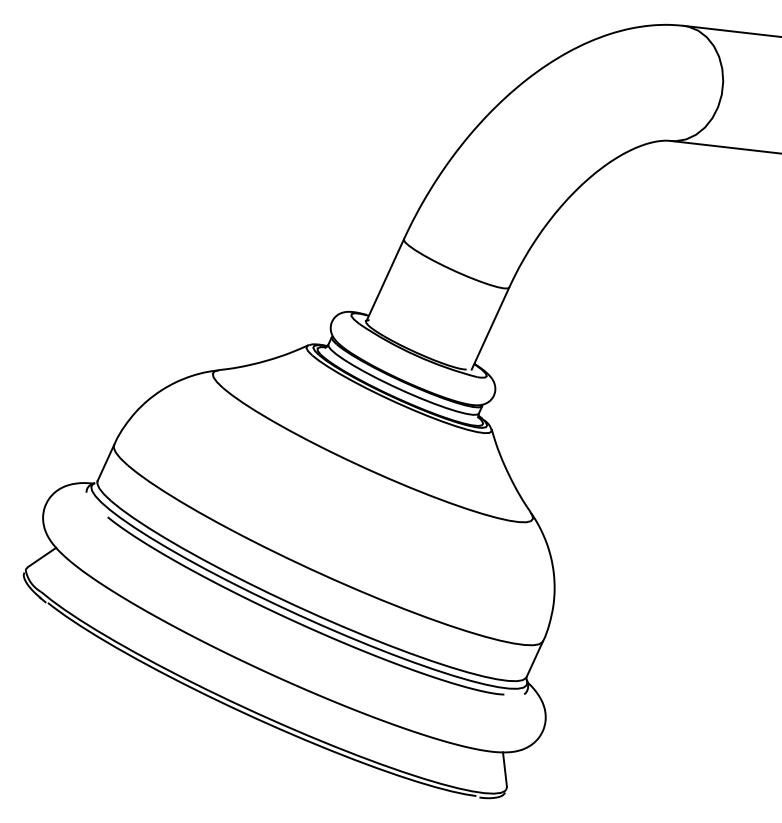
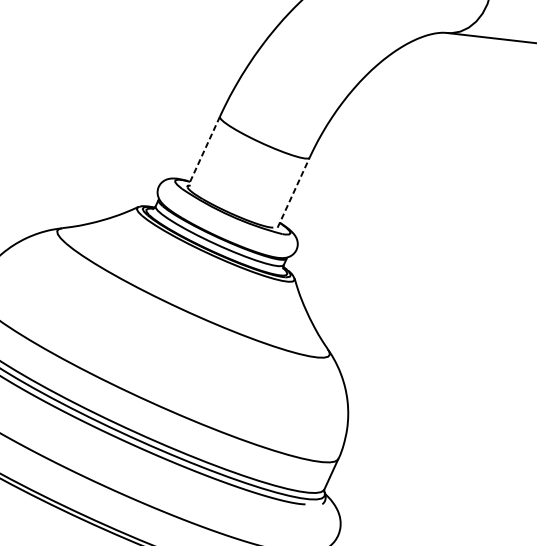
line: (384, 280) -> (203, 151), solid -> dashed
line: (490, 328) -> (293, 192), solid -> dashed

